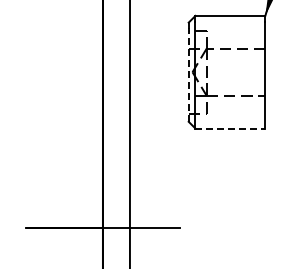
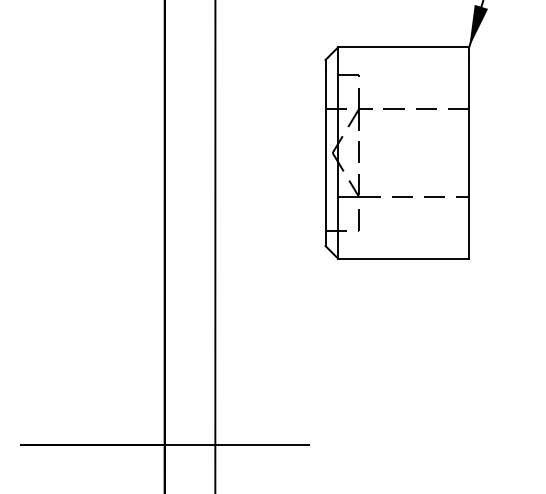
line: (188, 74) -> (325, 157), dashed -> solid
line: (230, 128) -> (403, 258), dashed -> solid

